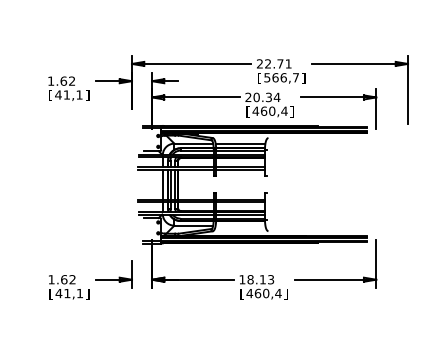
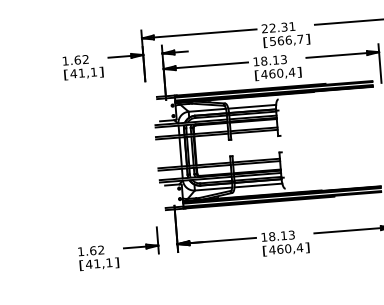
text: (280, 63) -> (284, 26), 22.71 -> 22.31
text: (262, 97) -> (269, 60), 20.34 -> 18.13
line: (240, 225) -> (258, 185), added

